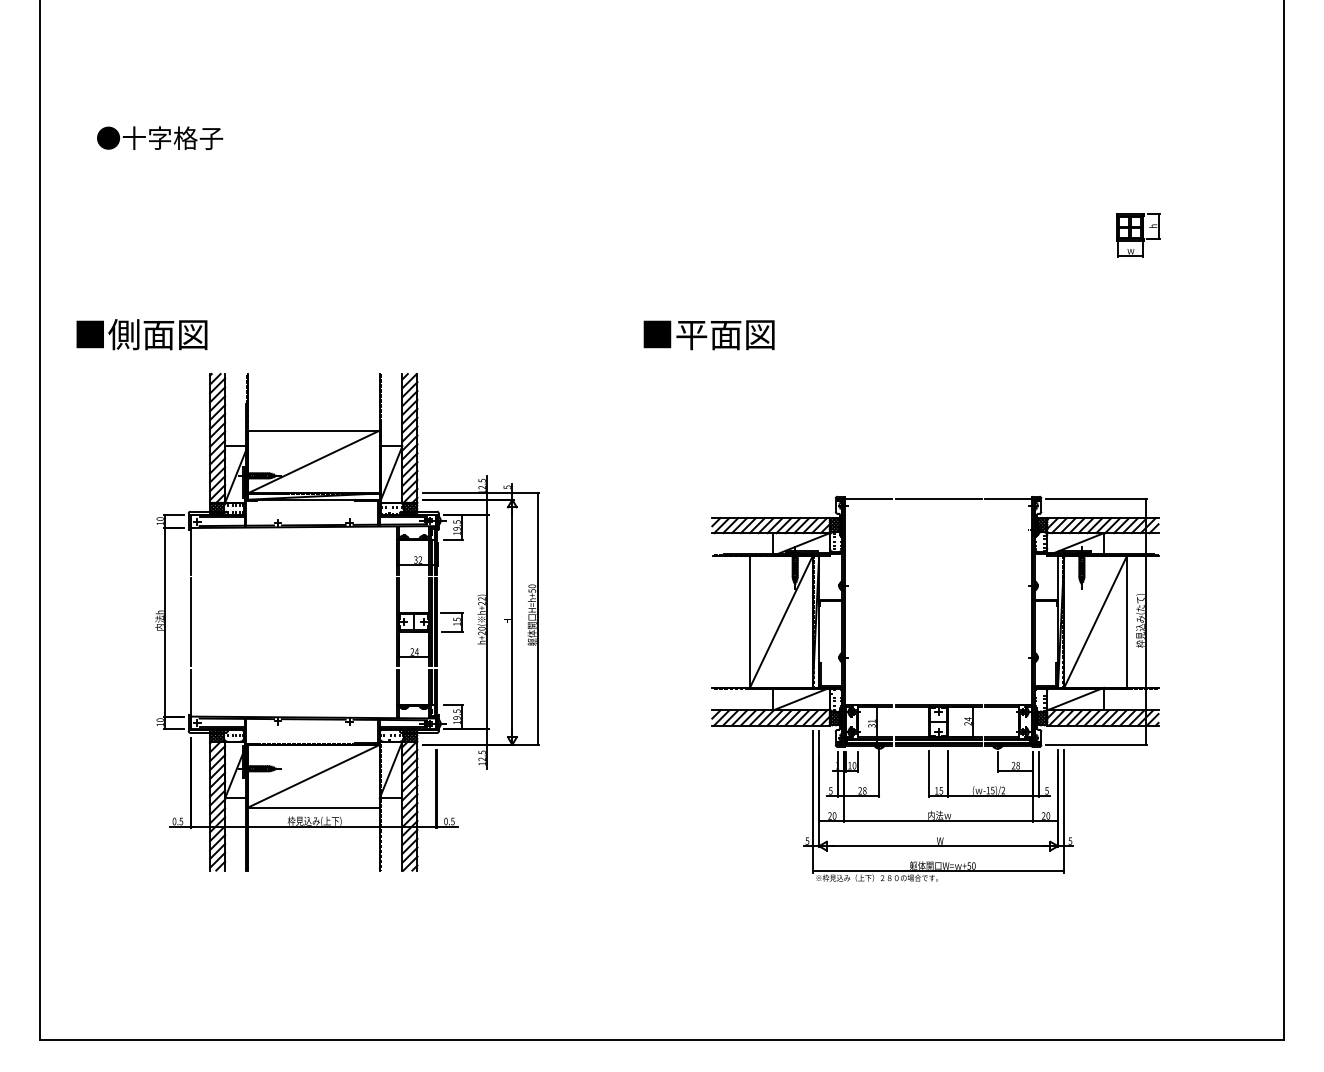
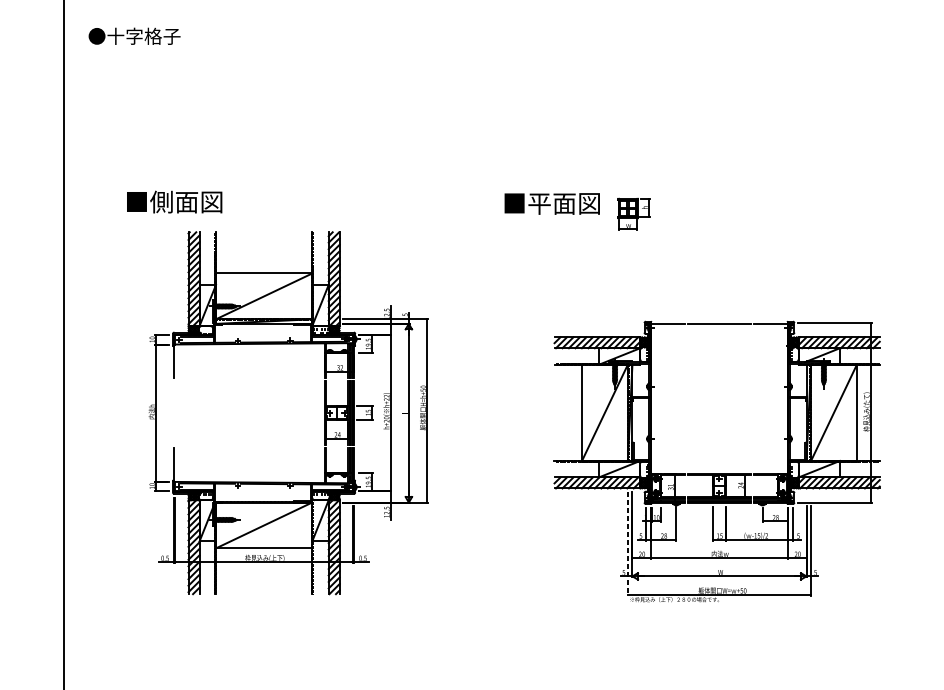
text: (160, 137) -> (134, 35), moved
part: (1138, 235) -> (634, 214), moved
text: (141, 334) -> (174, 202), moved
line: (190, 622) -> (174, 413), removed
line: (812, 802) -> (627, 544), solid -> dashed

